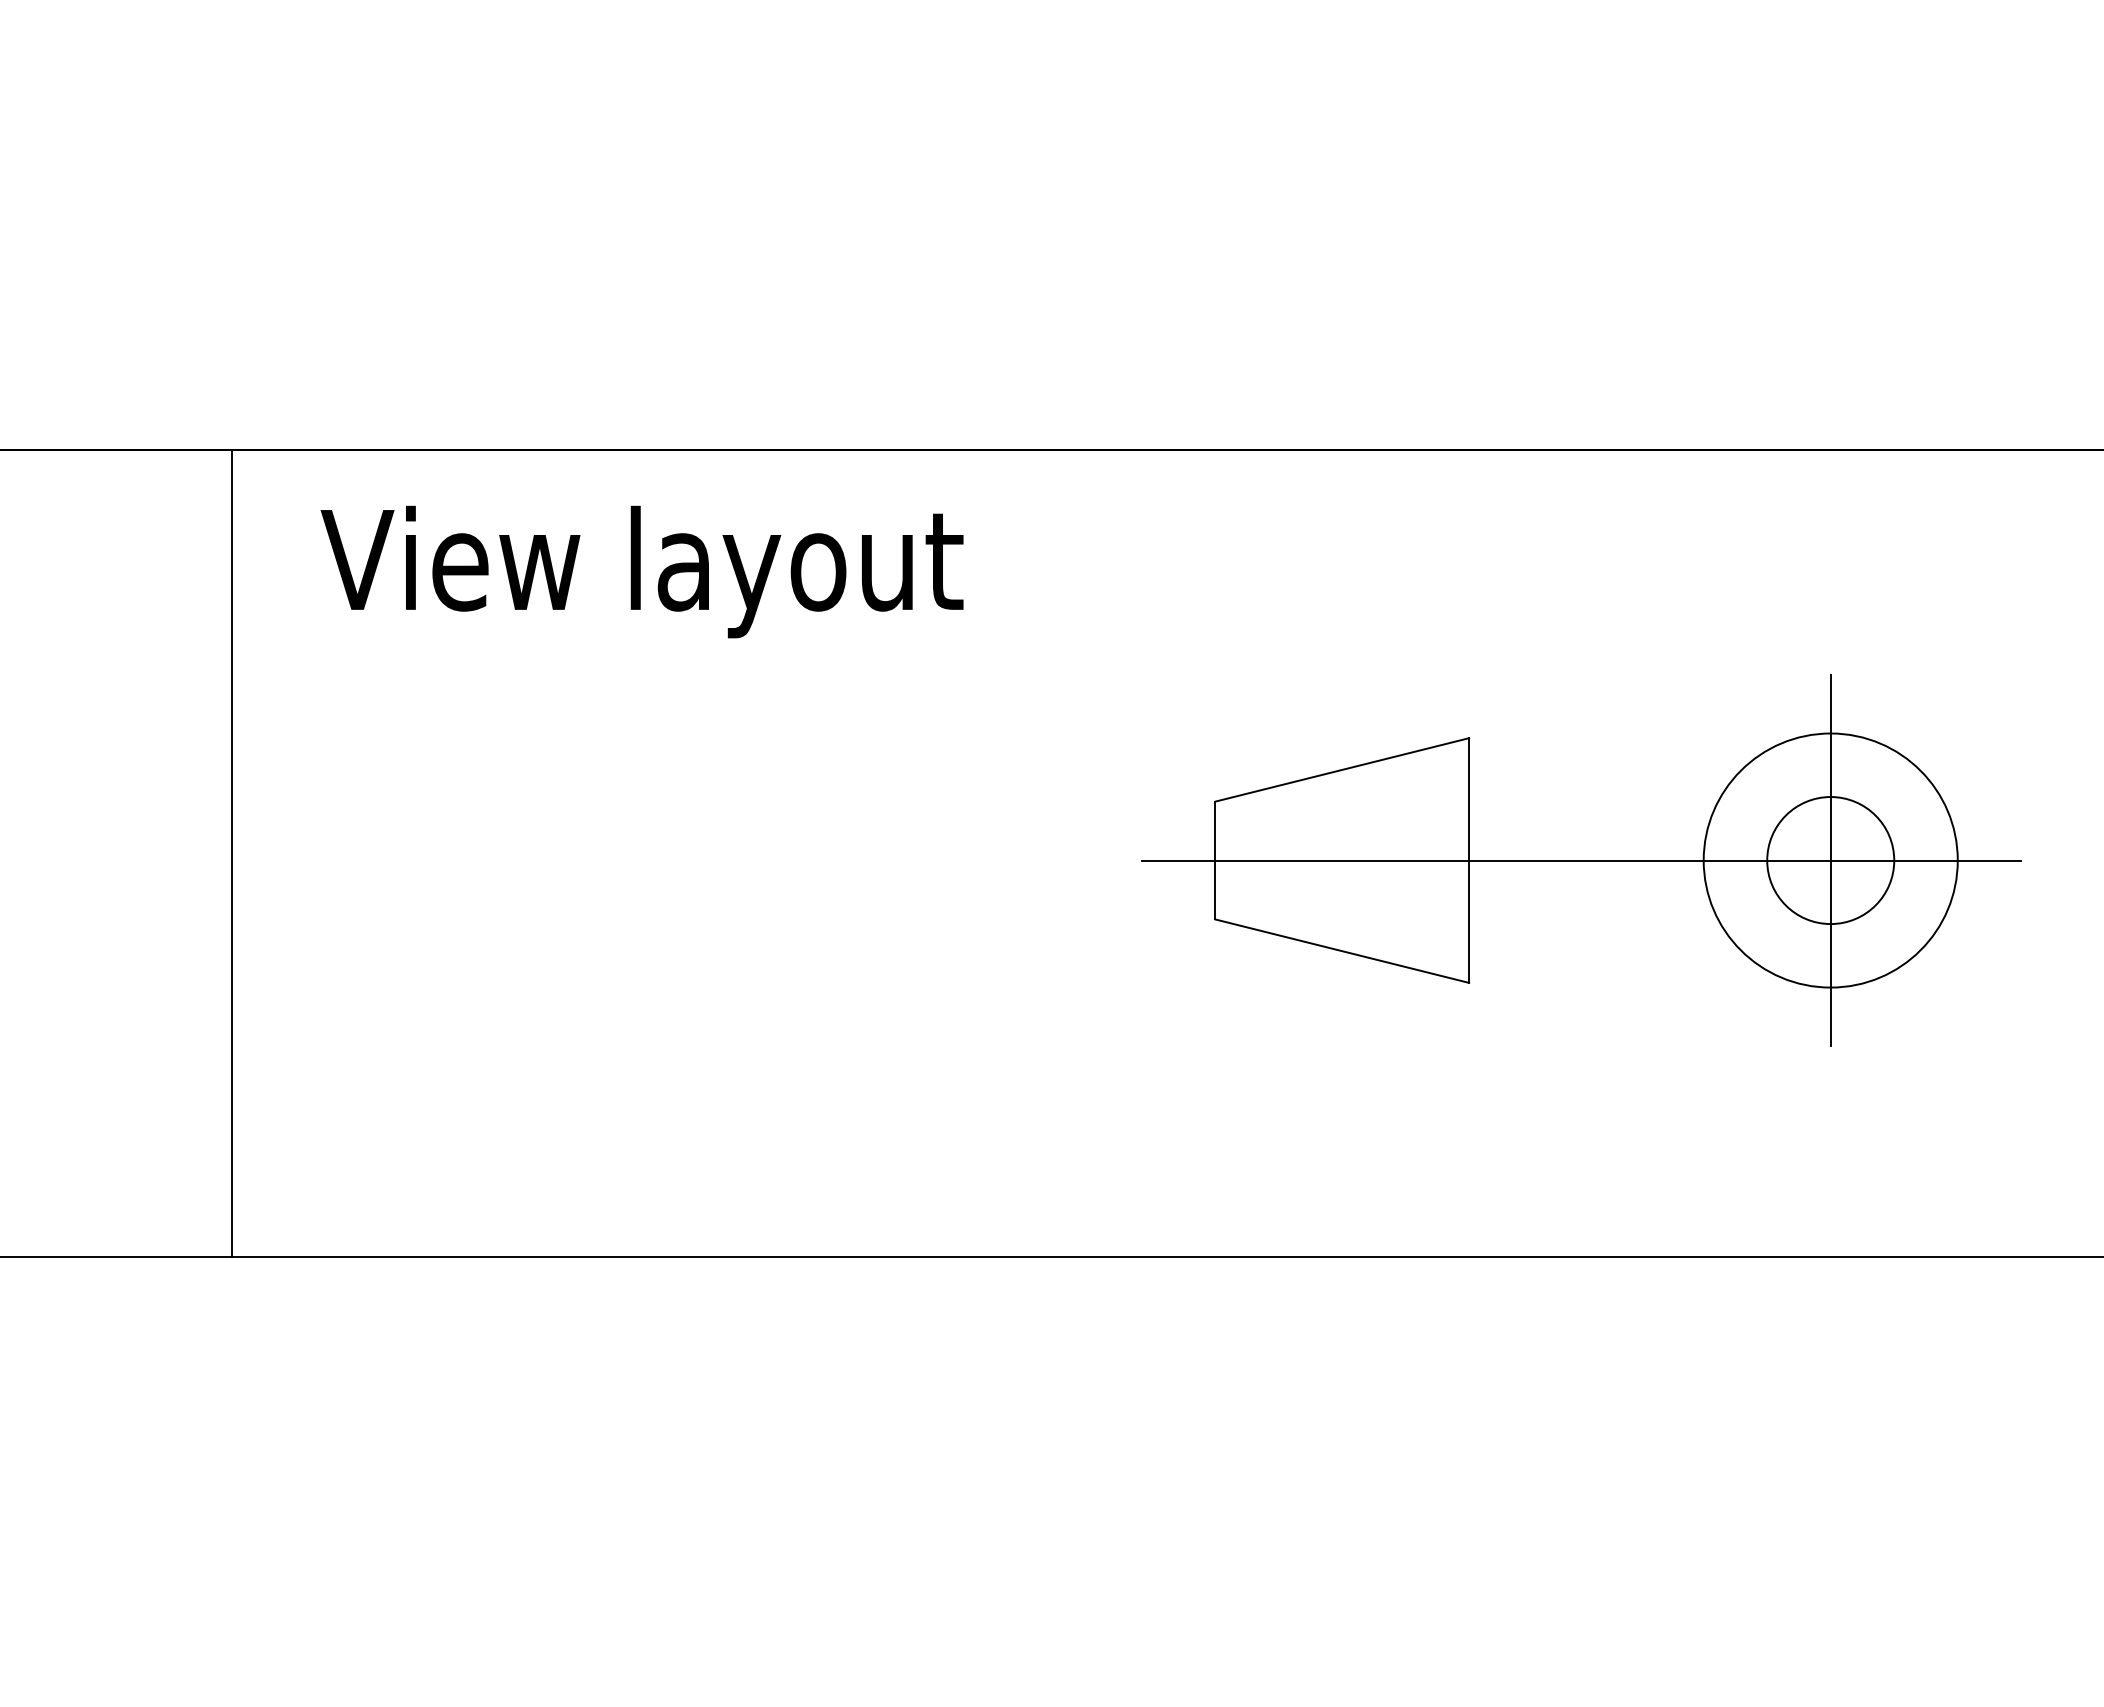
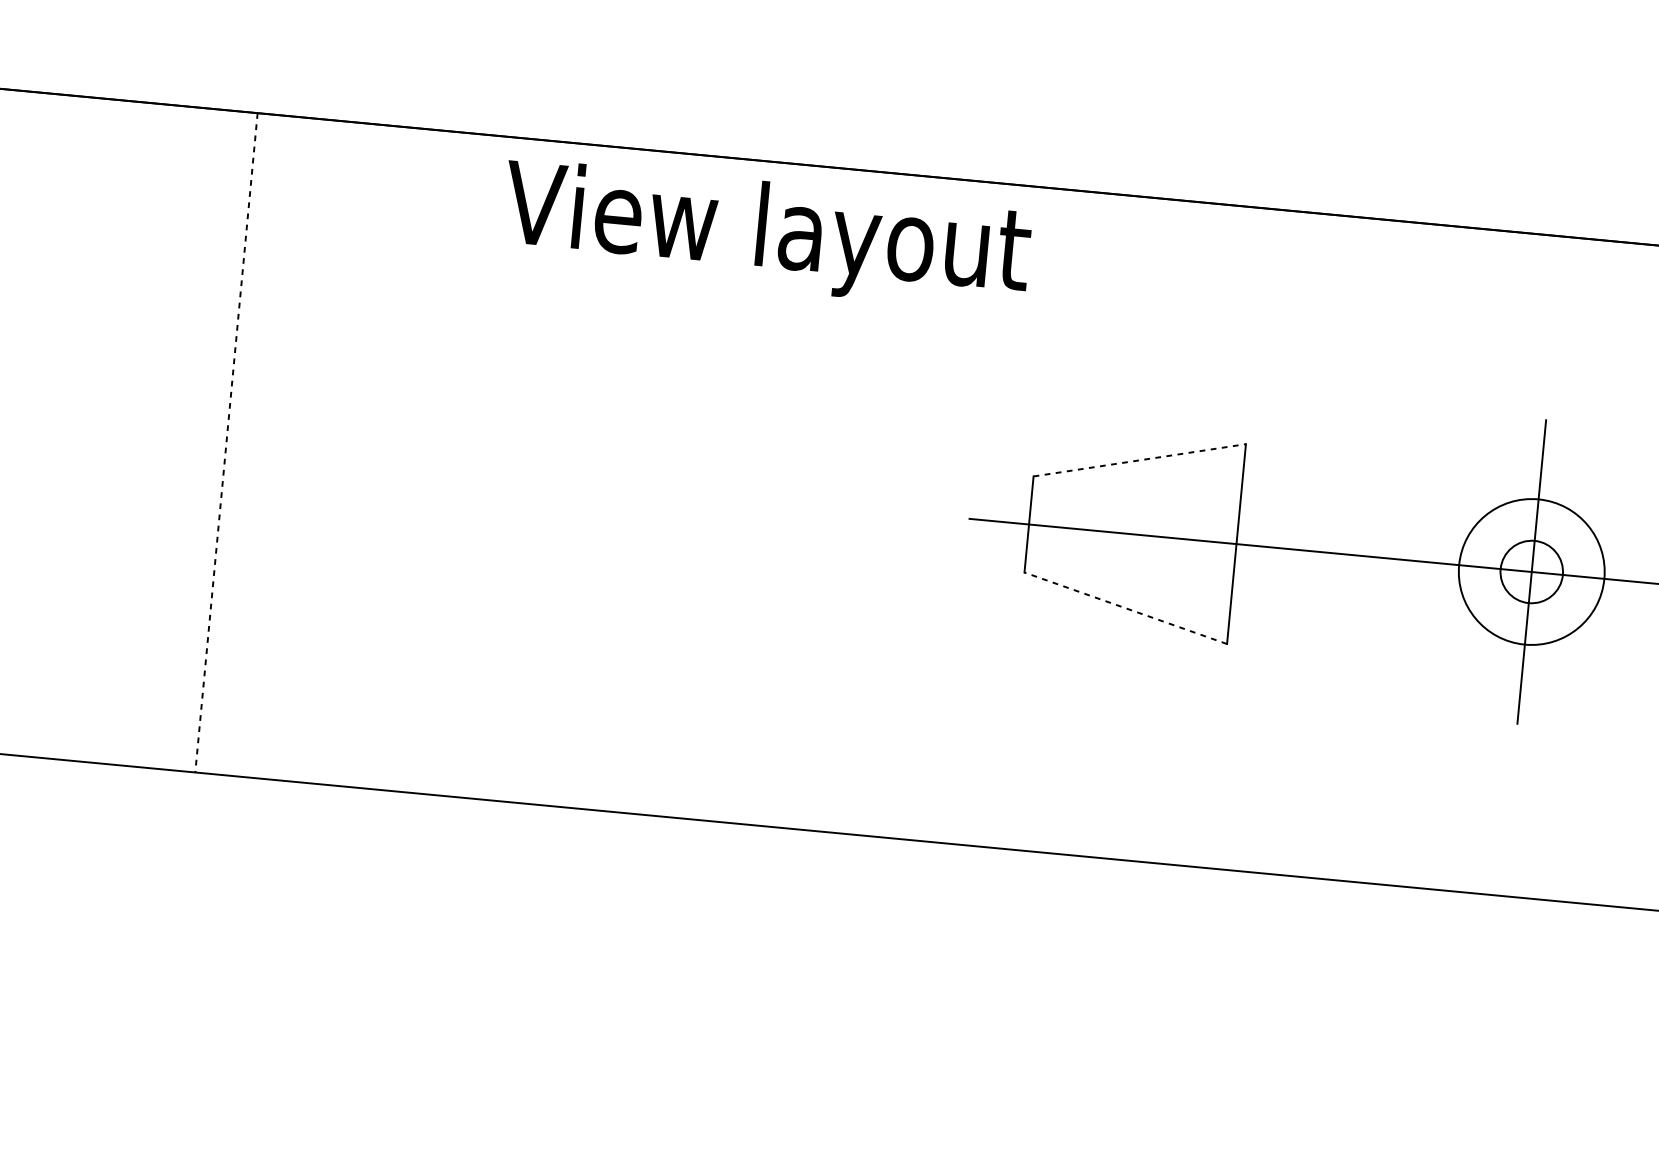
text: (641, 571) -> (765, 235), moved
line: (1342, 769) -> (1140, 459), solid -> dashed
line: (231, 853) -> (226, 442), solid -> dashed
circle: (1830, 860) -> (1531, 571), size x0.6
circle: (1830, 860) -> (1531, 571), size x0.7
line: (1342, 951) -> (1126, 608), solid -> dashed

